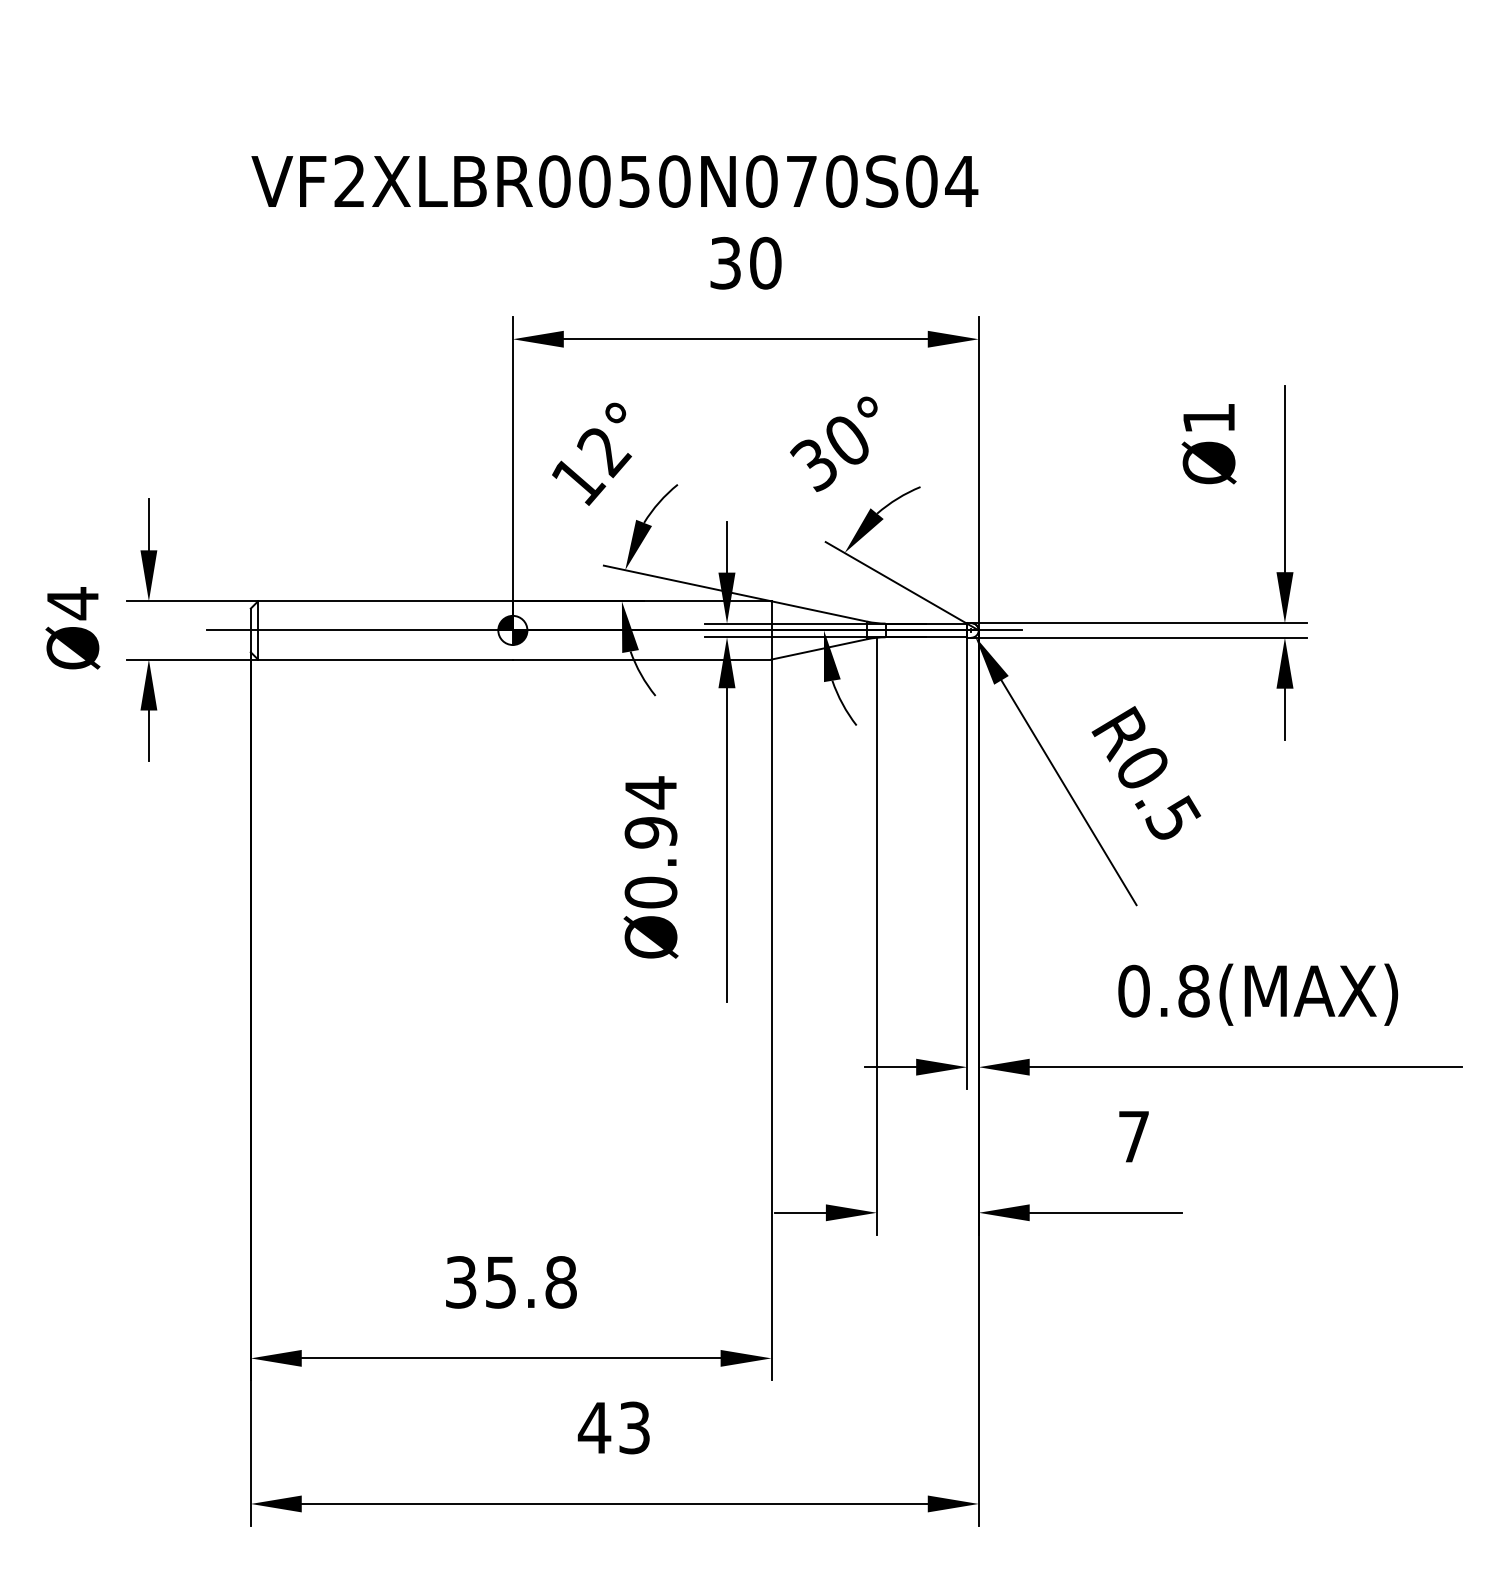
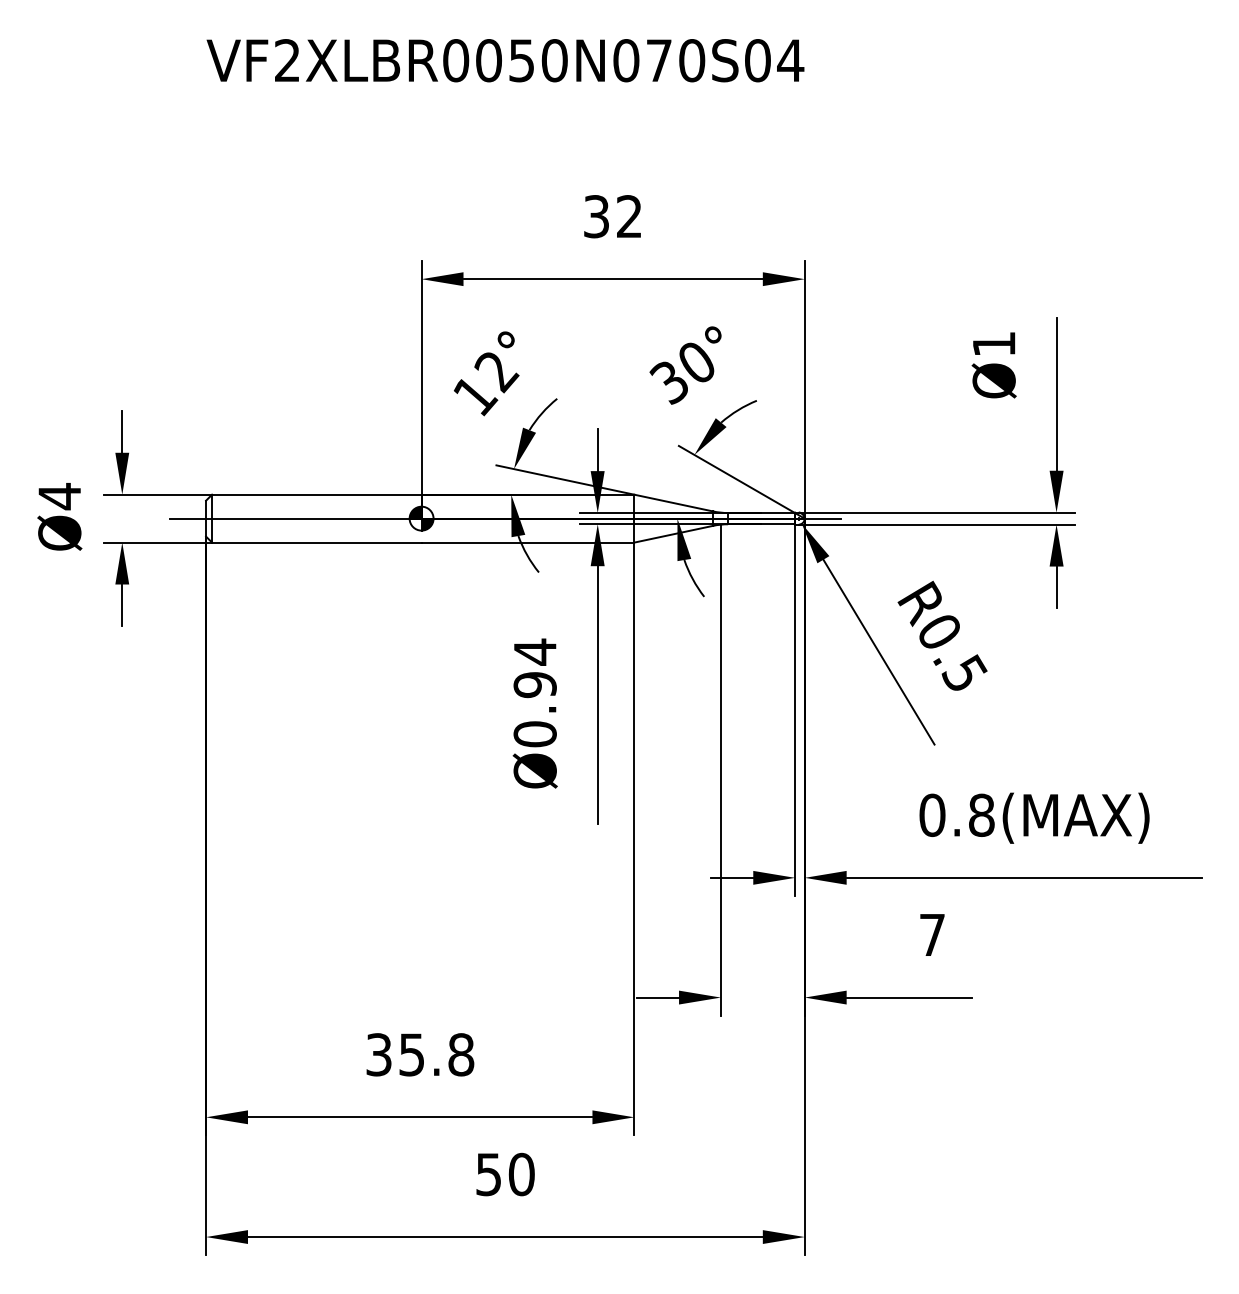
text: (614, 181) -> (505, 60), moved
text: (765, 262) -> (629, 216), 30 -> 32
text: (613, 1427) -> (504, 1174), 43 -> 50

